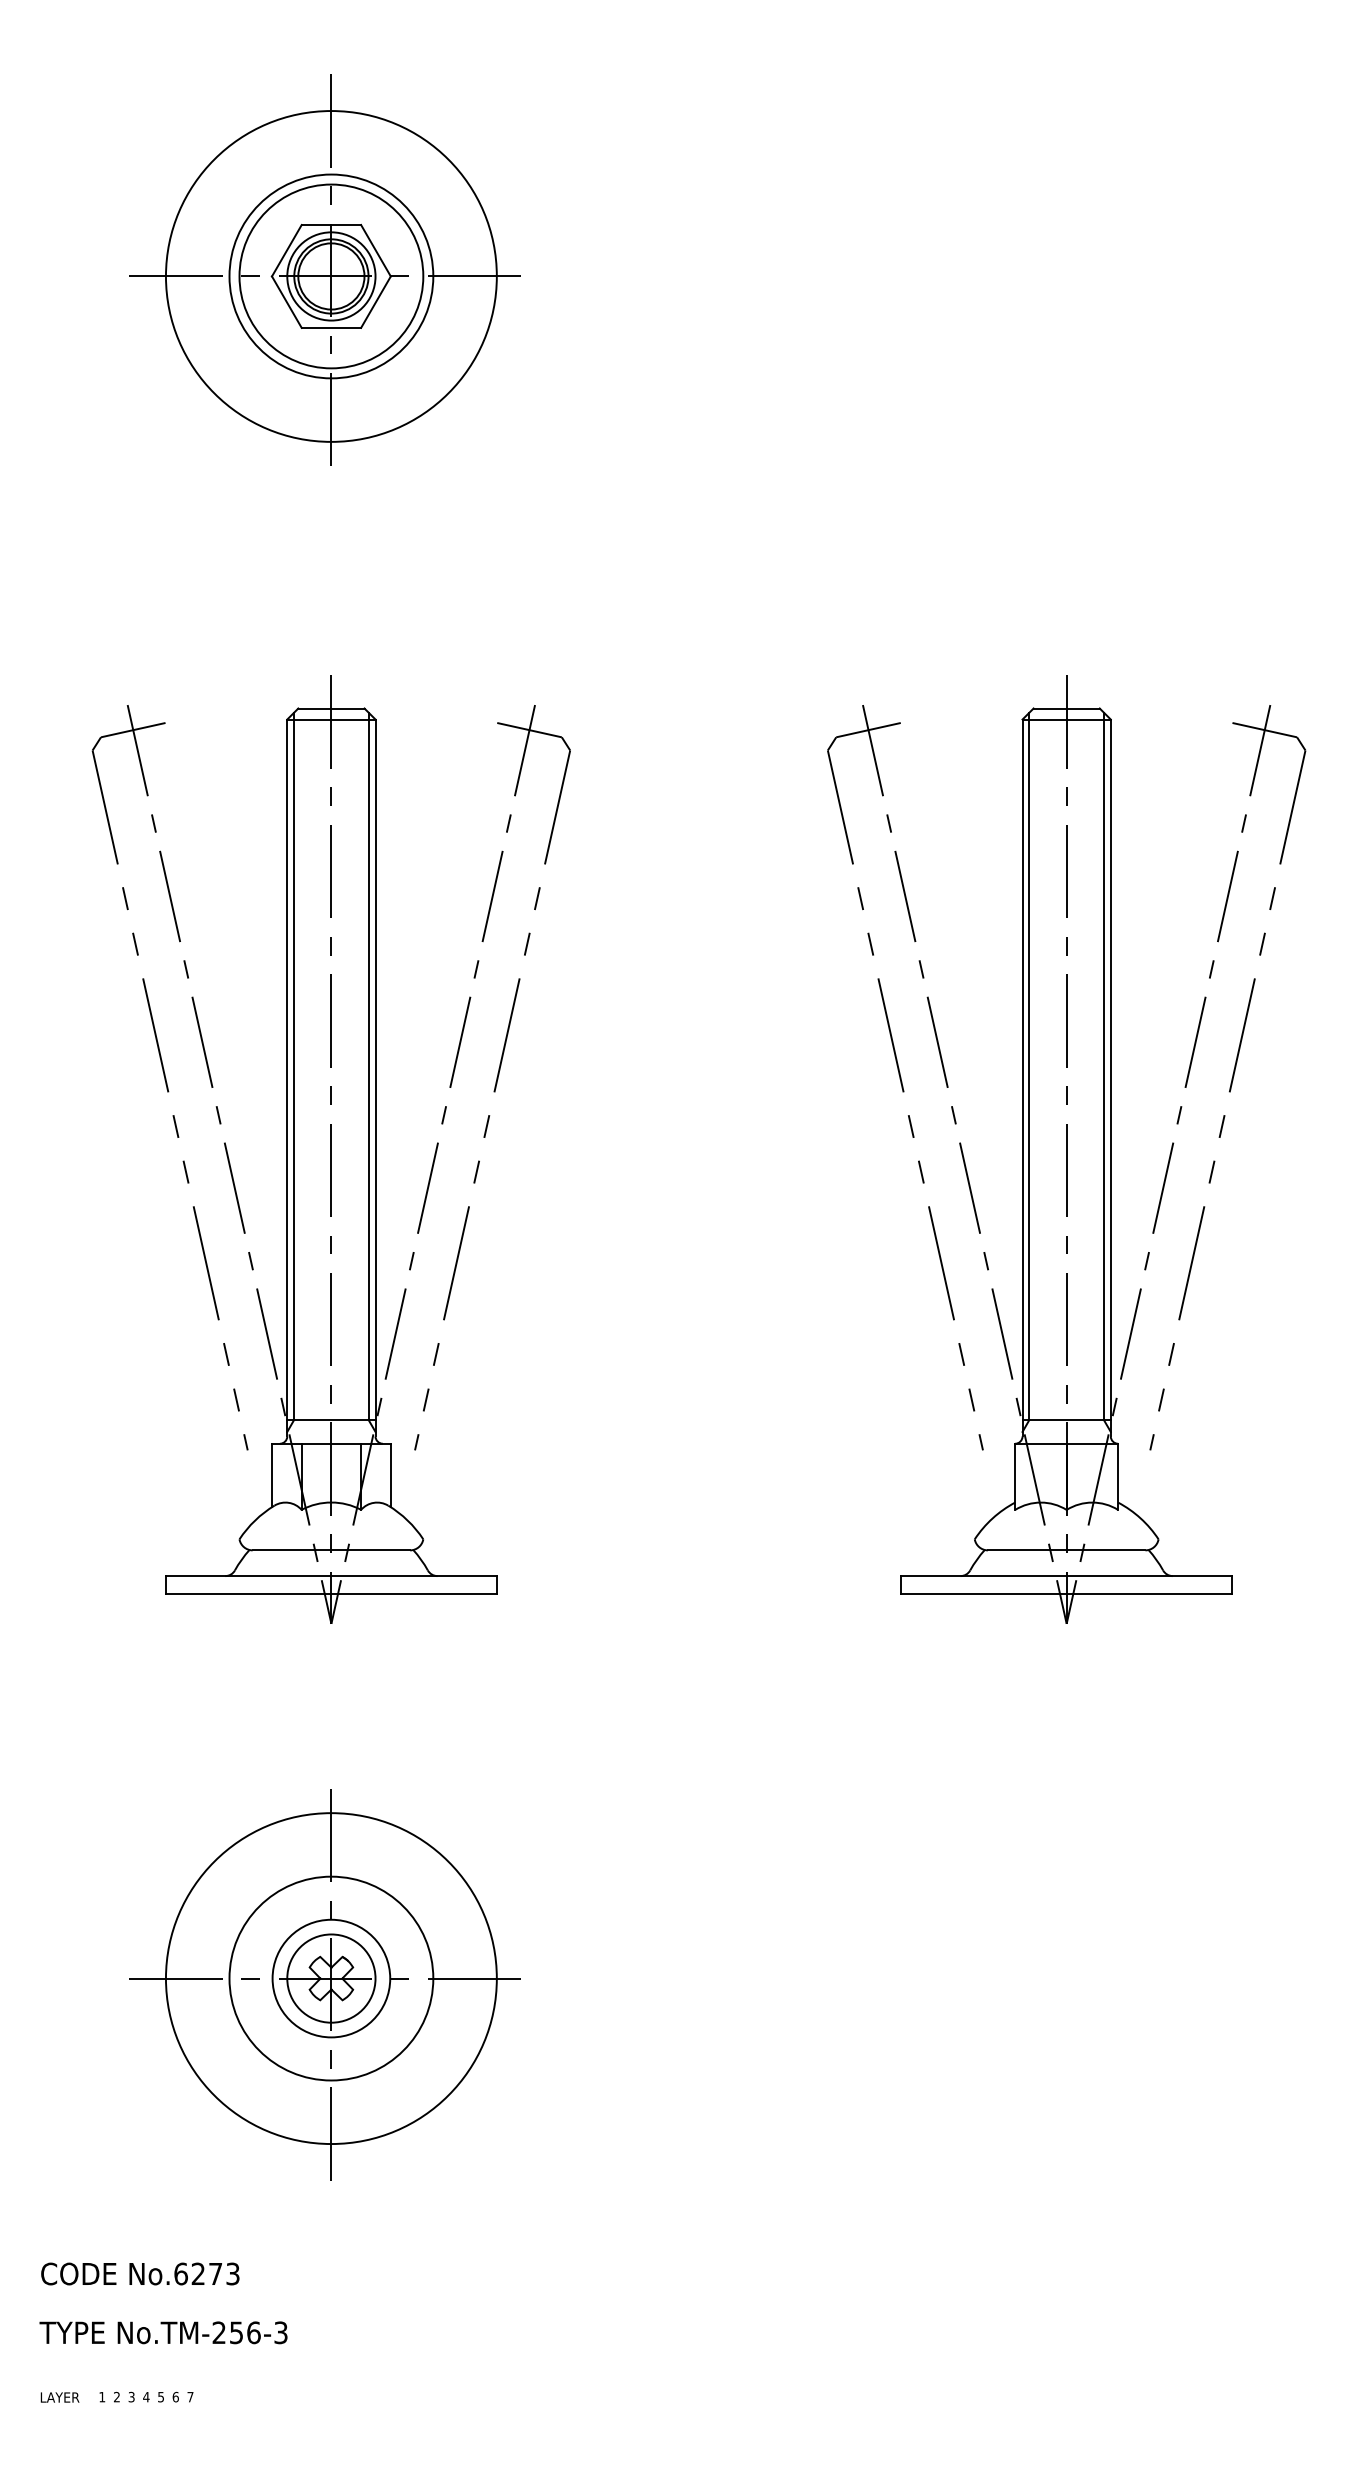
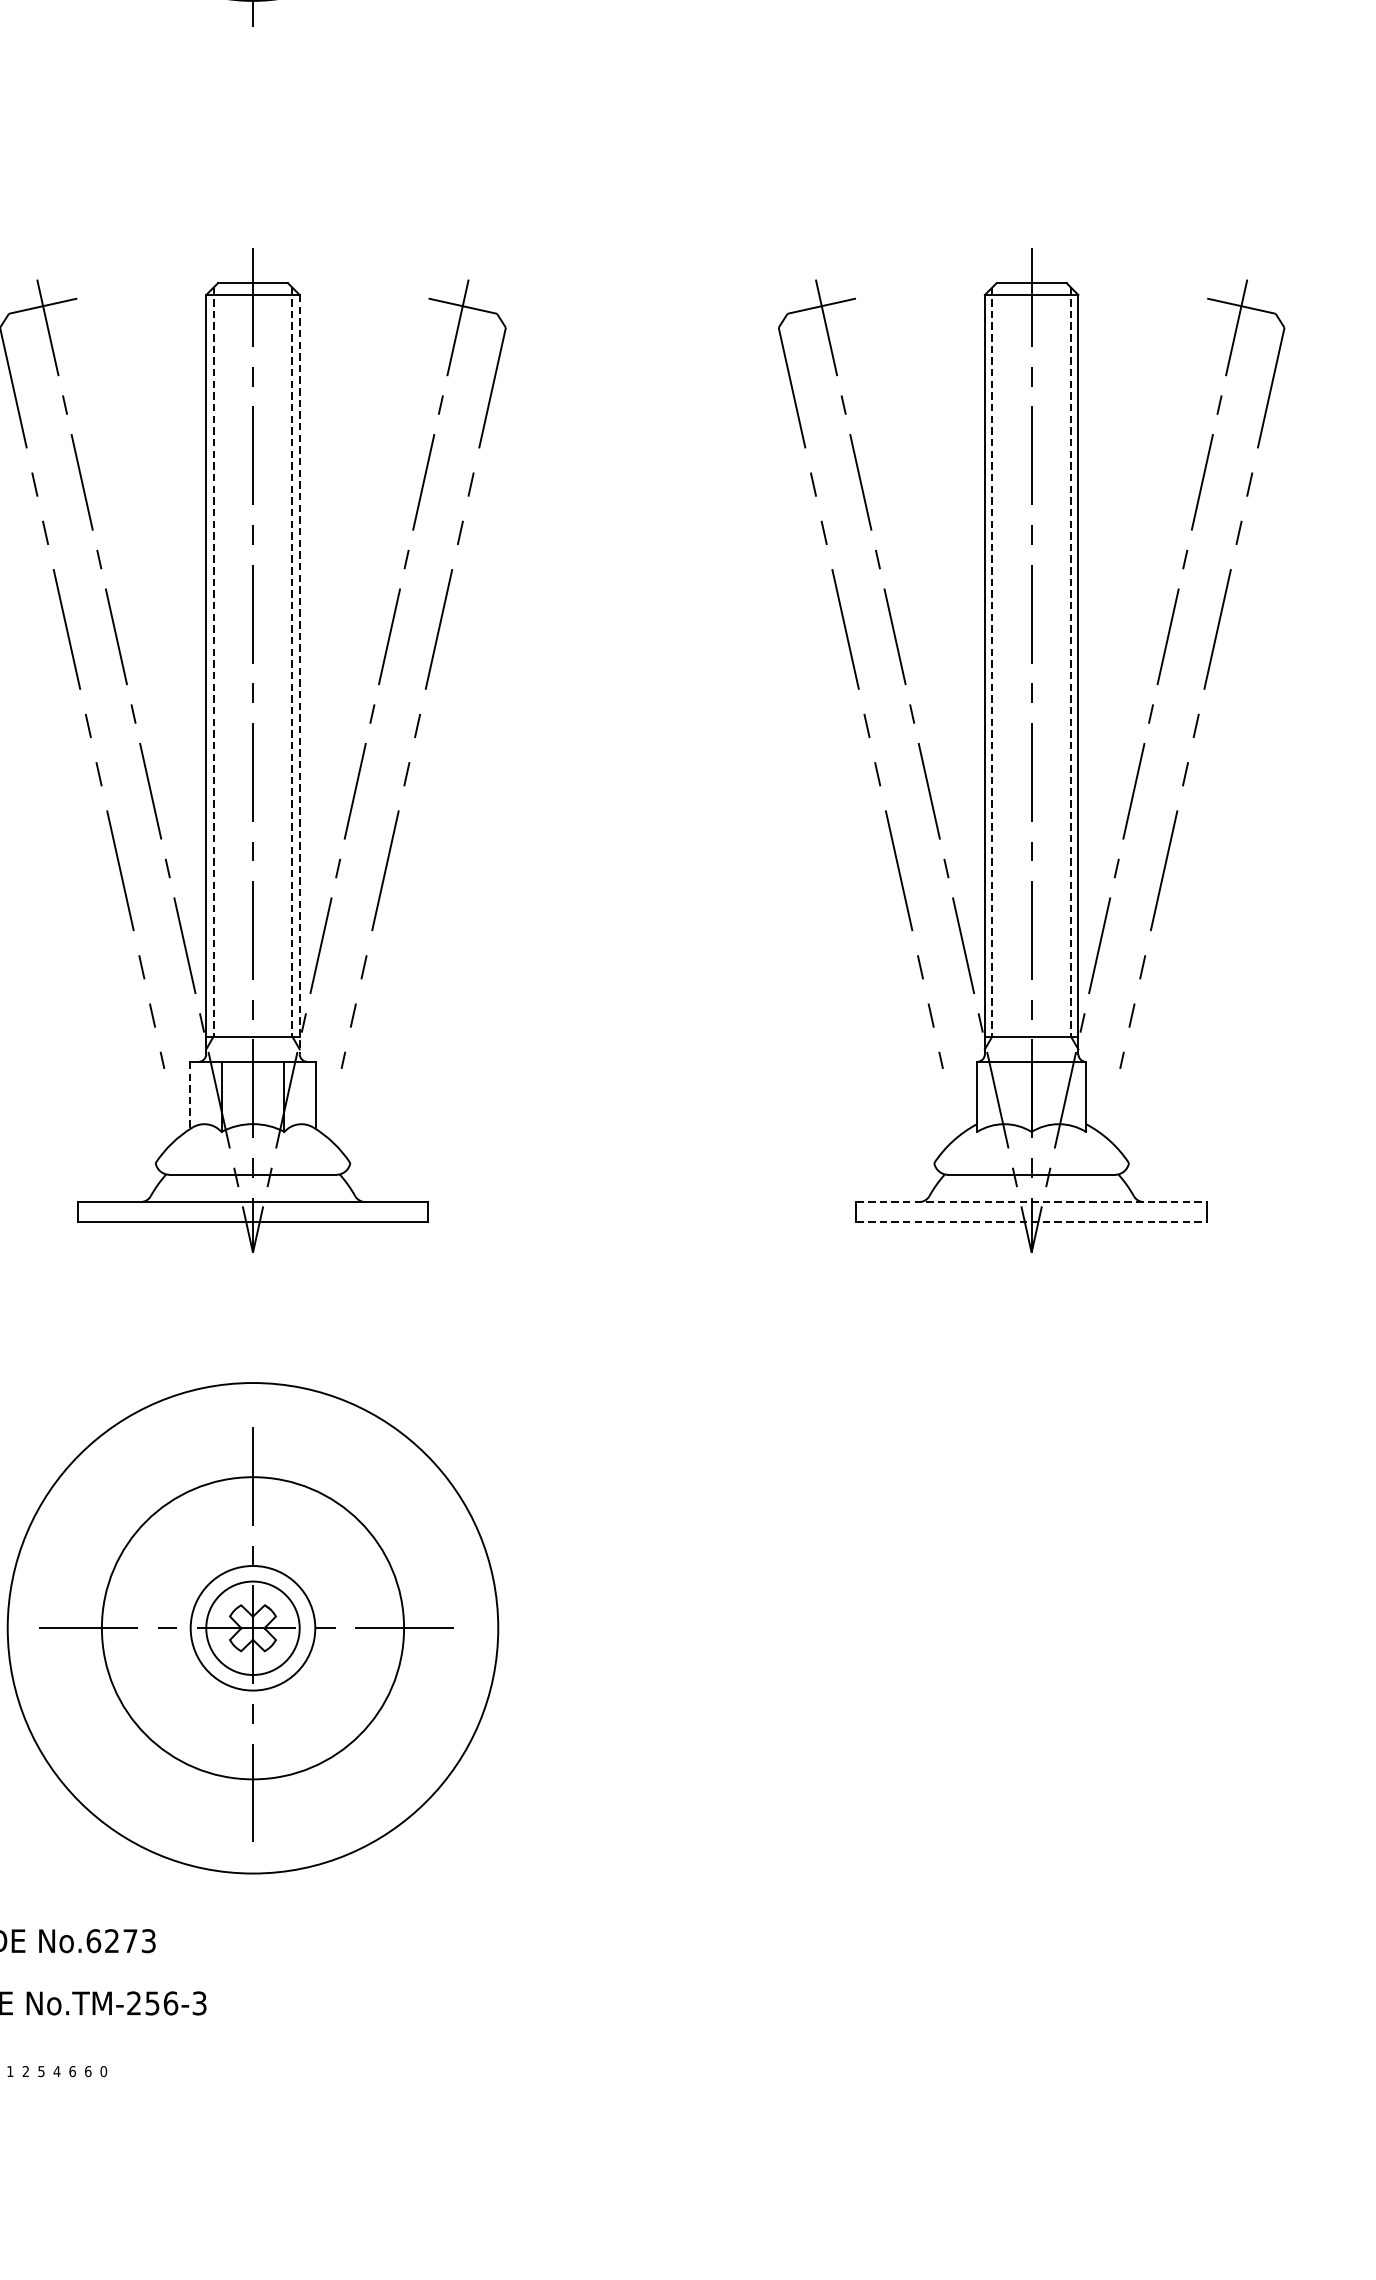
line: (294, 1066) -> (213, 662), solid -> dashed
line: (368, 1066) -> (292, 662), solid -> dashed
line: (1029, 1066) -> (992, 662), solid -> dashed
line: (1103, 1066) -> (1070, 662), solid -> dashed
line: (375, 1078) -> (299, 675), solid -> dashed
line: (272, 1475) -> (190, 1095), solid -> dashed
line: (1067, 1576) -> (1032, 1202), solid -> dashed
line: (1067, 1594) -> (1032, 1221), solid -> dashed
circle: (330, 1978) -> (252, 1628), size x1.4
circle: (331, 1978) -> (253, 1628), size x1.4
text: (131, 2396) -> (41, 2070), 3 -> 5
text: (161, 2396) -> (73, 2070), 5 -> 6
text: (190, 2396) -> (103, 2070), 7 -> 0

